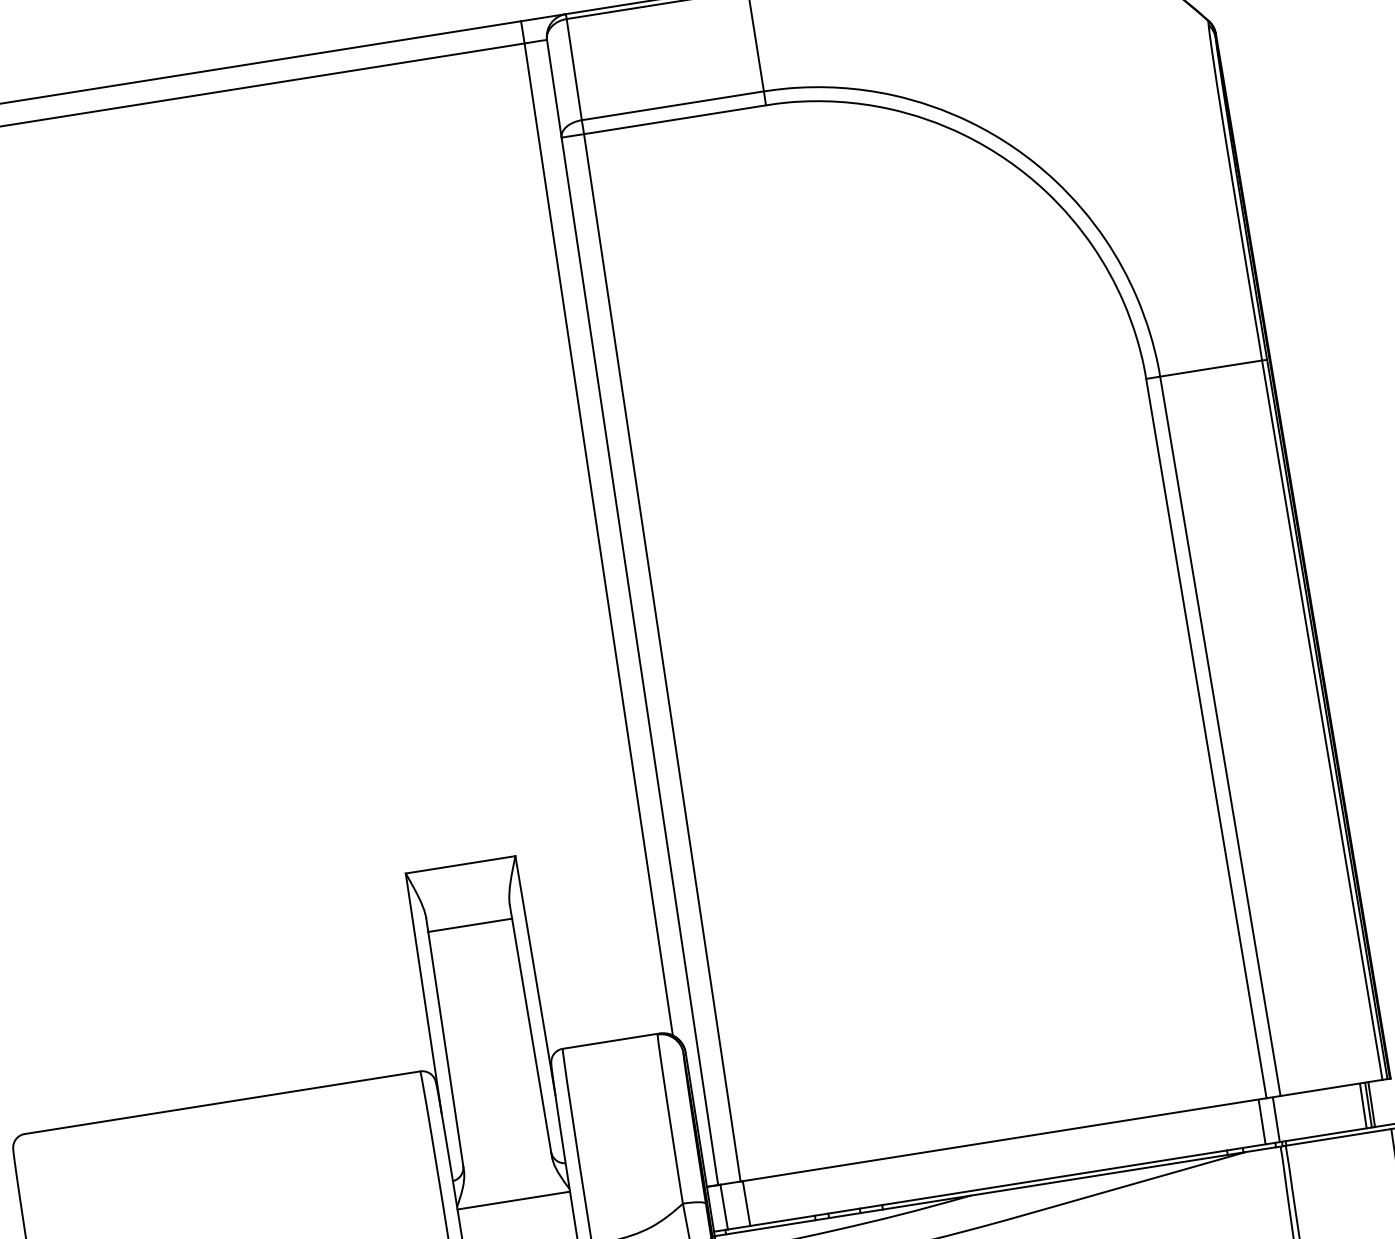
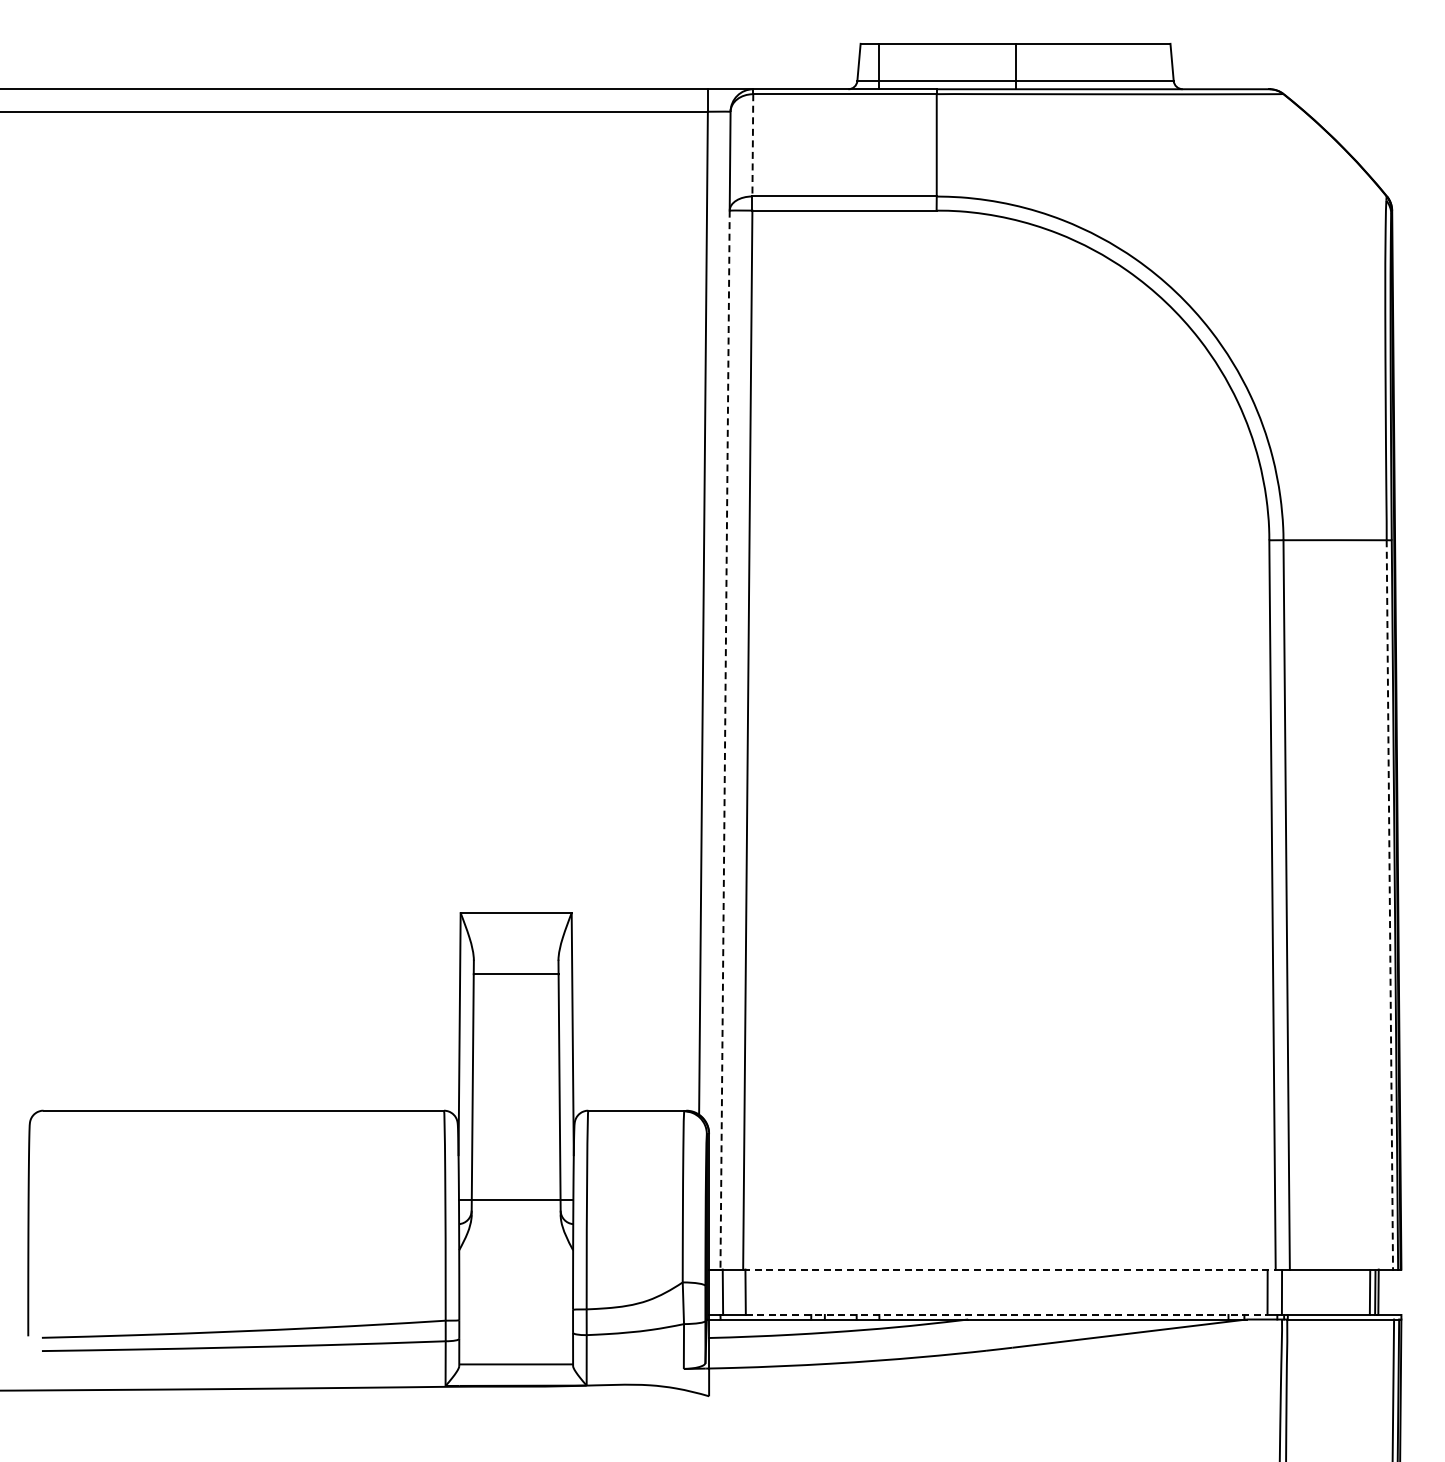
line: (573, 69) -> (752, 145), solid -> dashed
line: (640, 661) -> (725, 740), solid -> dashed
line: (1321, 719) -> (1389, 904), solid -> dashed
line: (1003, 1139) -> (1009, 1269), solid -> dashed
line: (1007, 1184) -> (1006, 1314), solid -> dashed
line: (514, 1200) -> (516, 1199), moved

